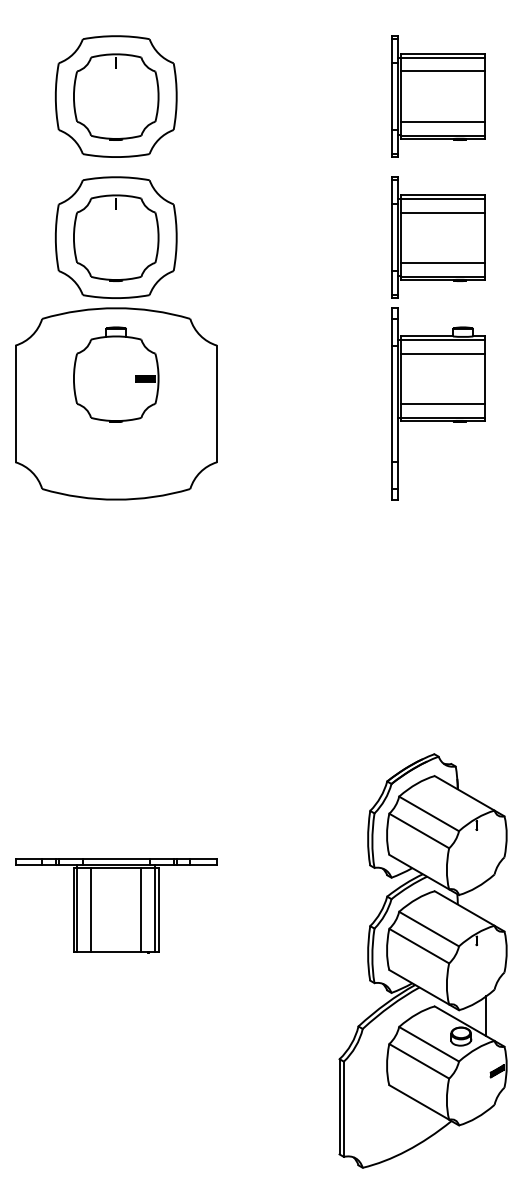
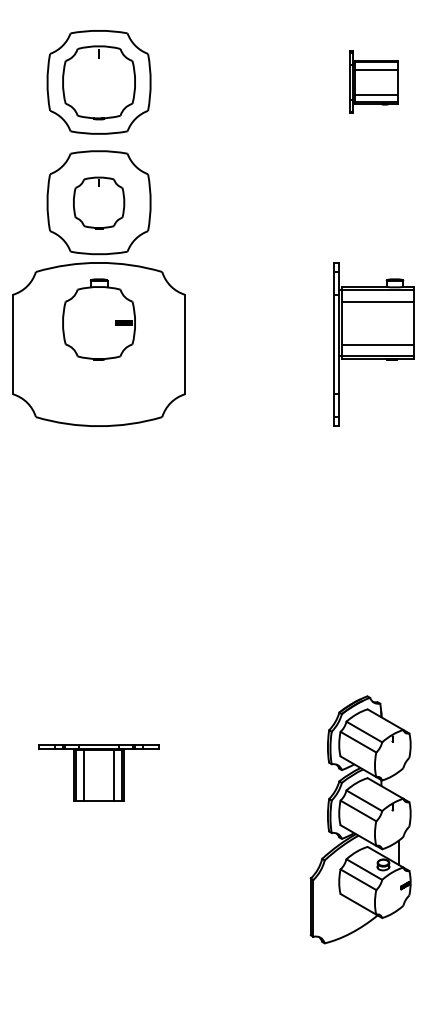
part: (437, 96) -> (373, 82), size x0.6
part: (115, 237) -> (98, 202), size x0.7
part: (437, 237) -> (373, 202), removed
part: (115, 905) -> (98, 772), size x0.7
part: (422, 960) -> (360, 819), size x0.7

